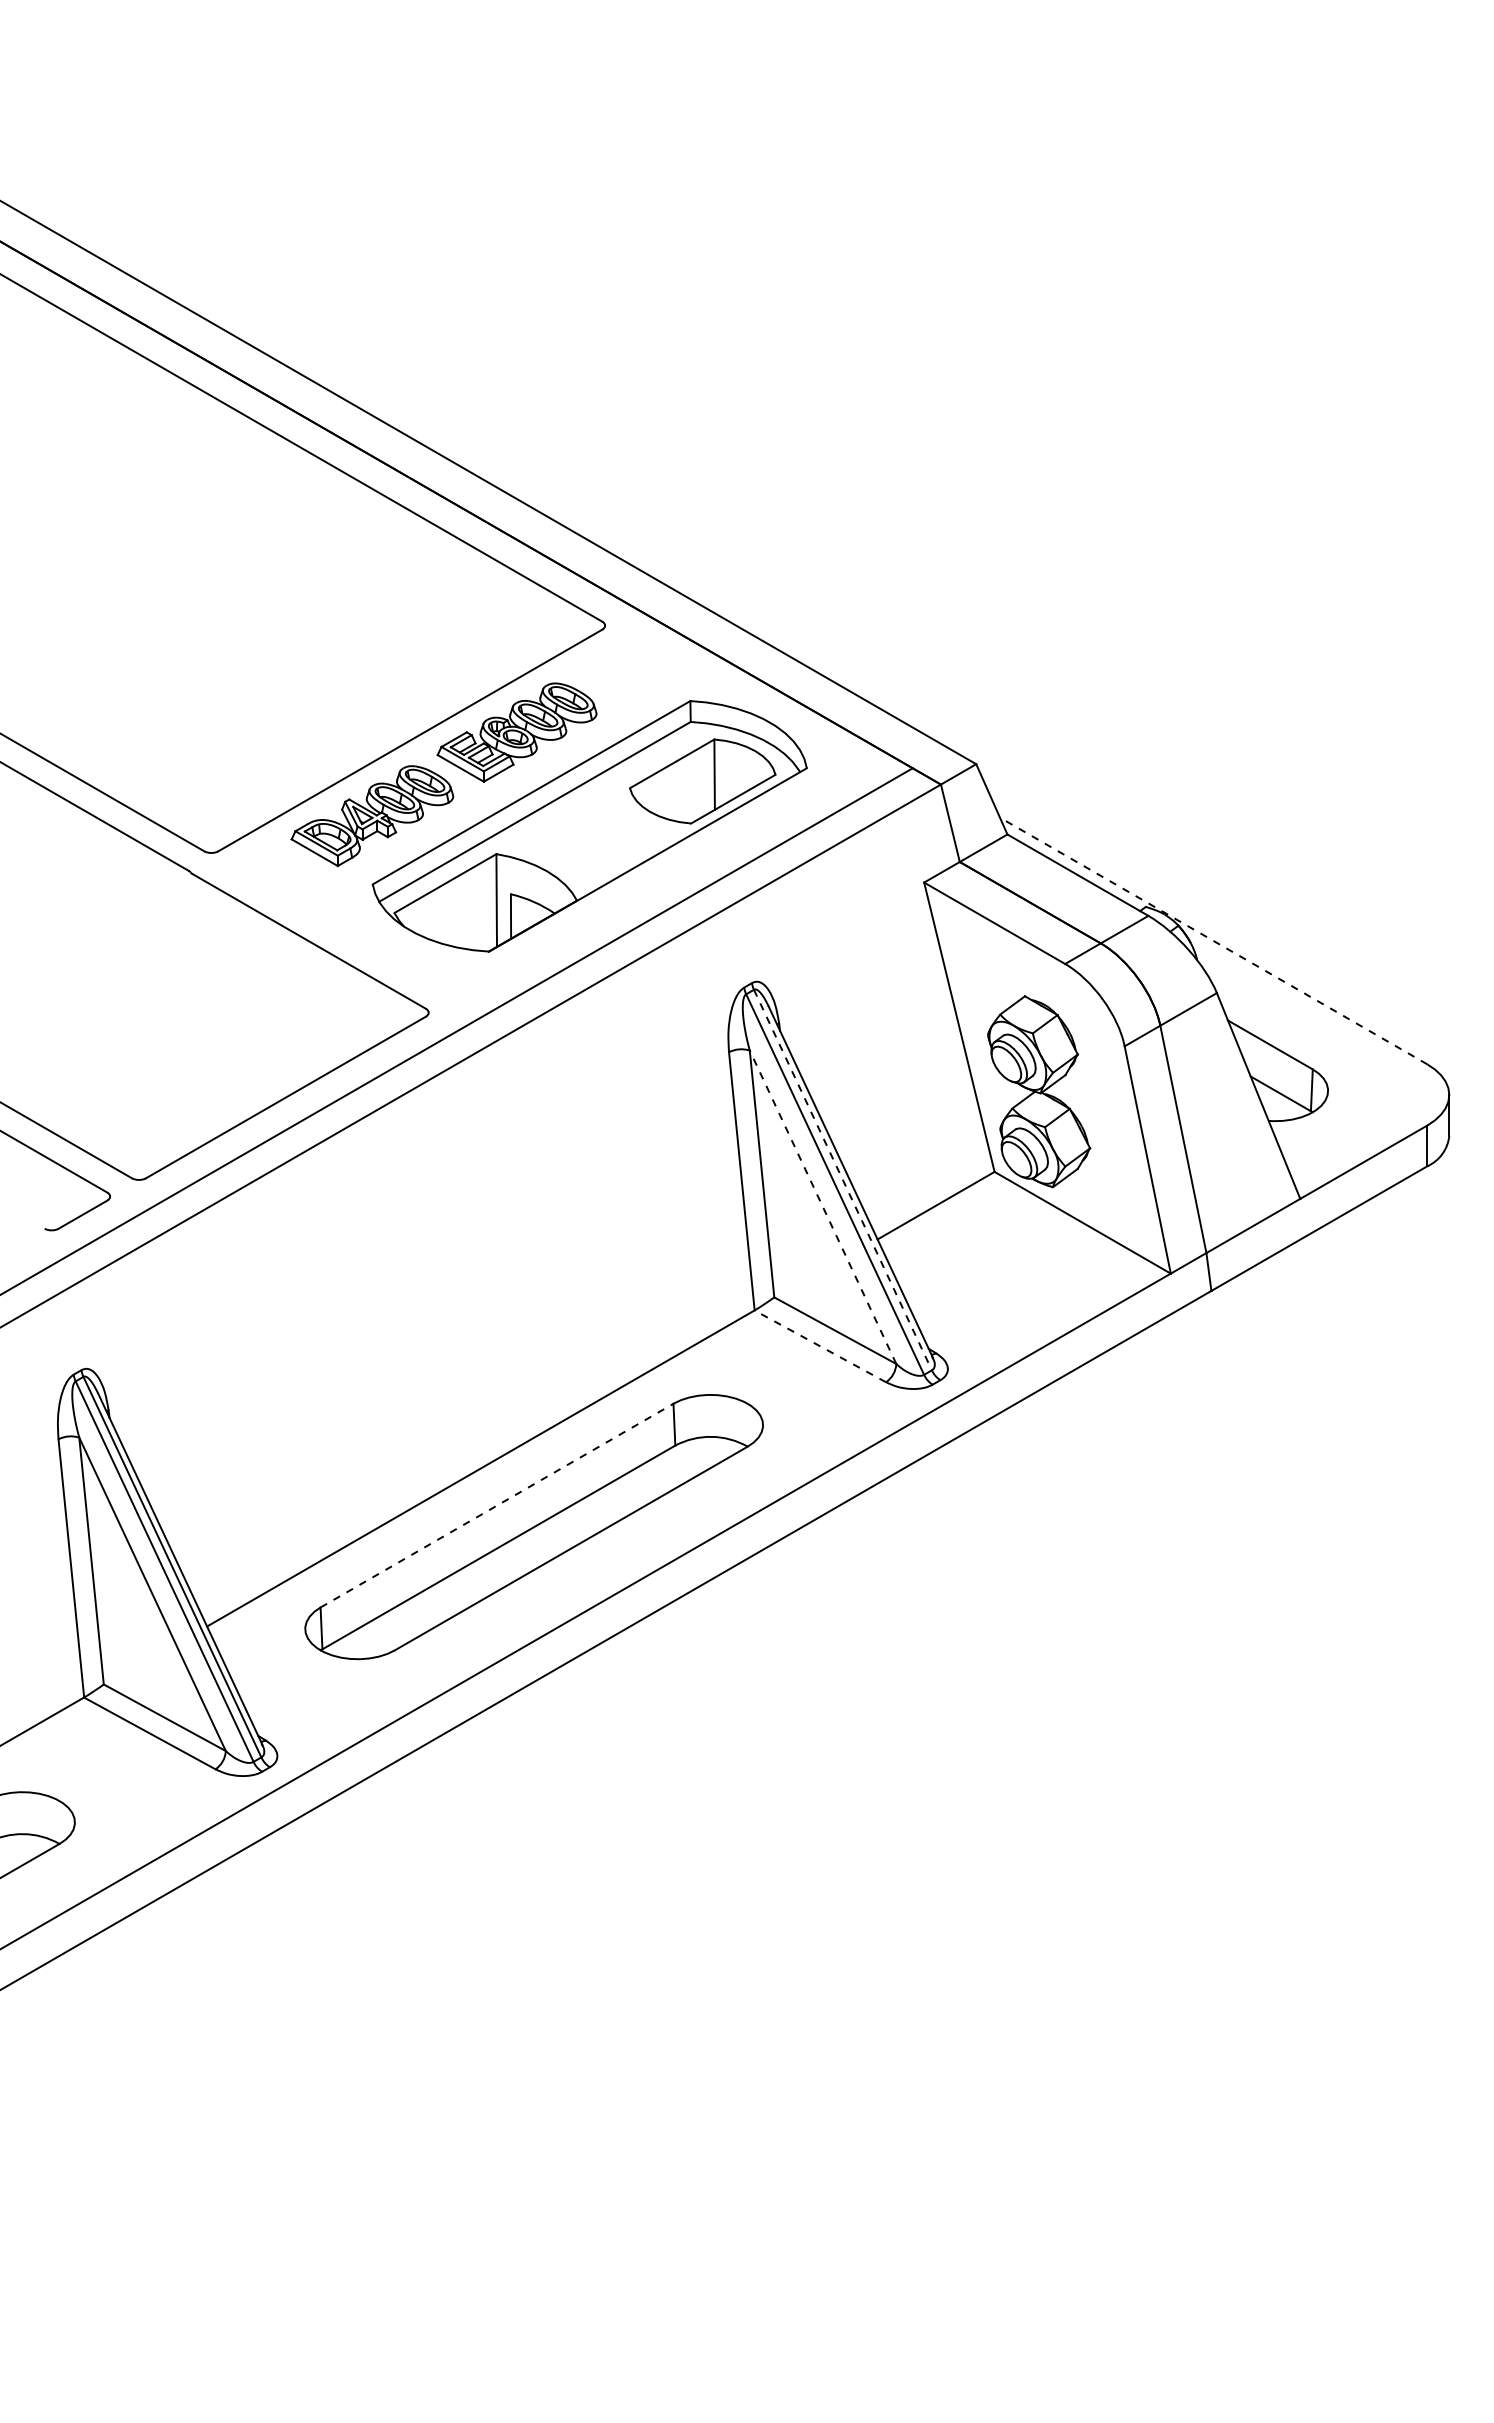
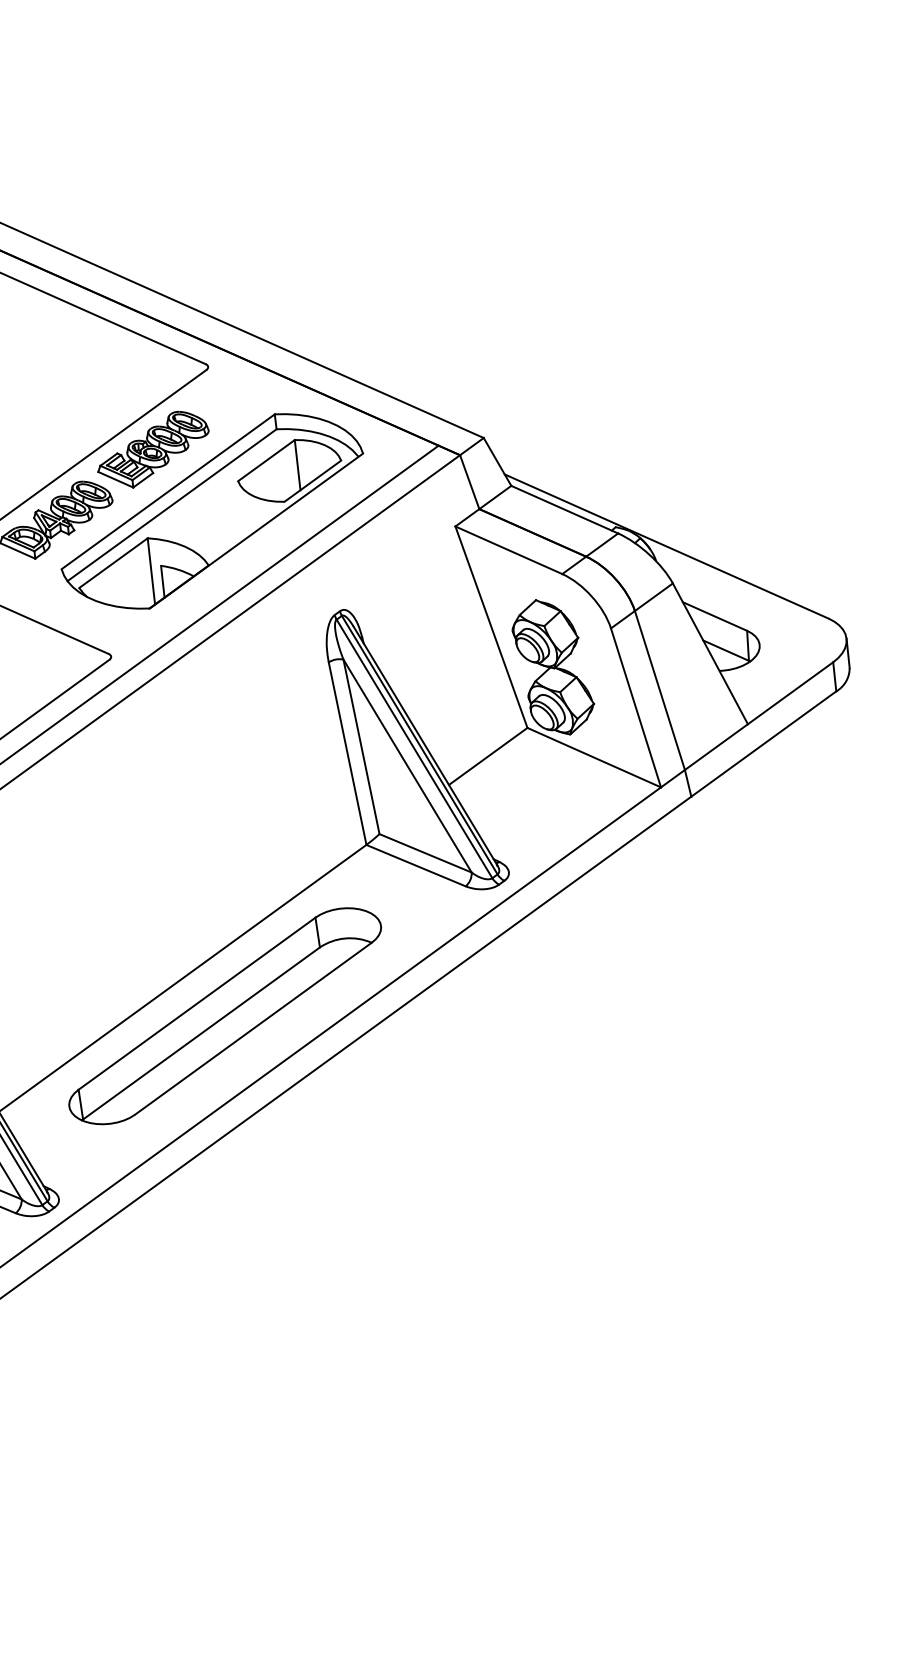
line: (1213, 941) -> (666, 546), dashed -> solid
line: (843, 1180) -> (420, 745), dashed -> solid
line: (823, 1207) -> (407, 766), dashed -> solid
line: (820, 1346) -> (416, 865), dashed -> solid
line: (497, 1505) -> (197, 1003), dashed -> solid

